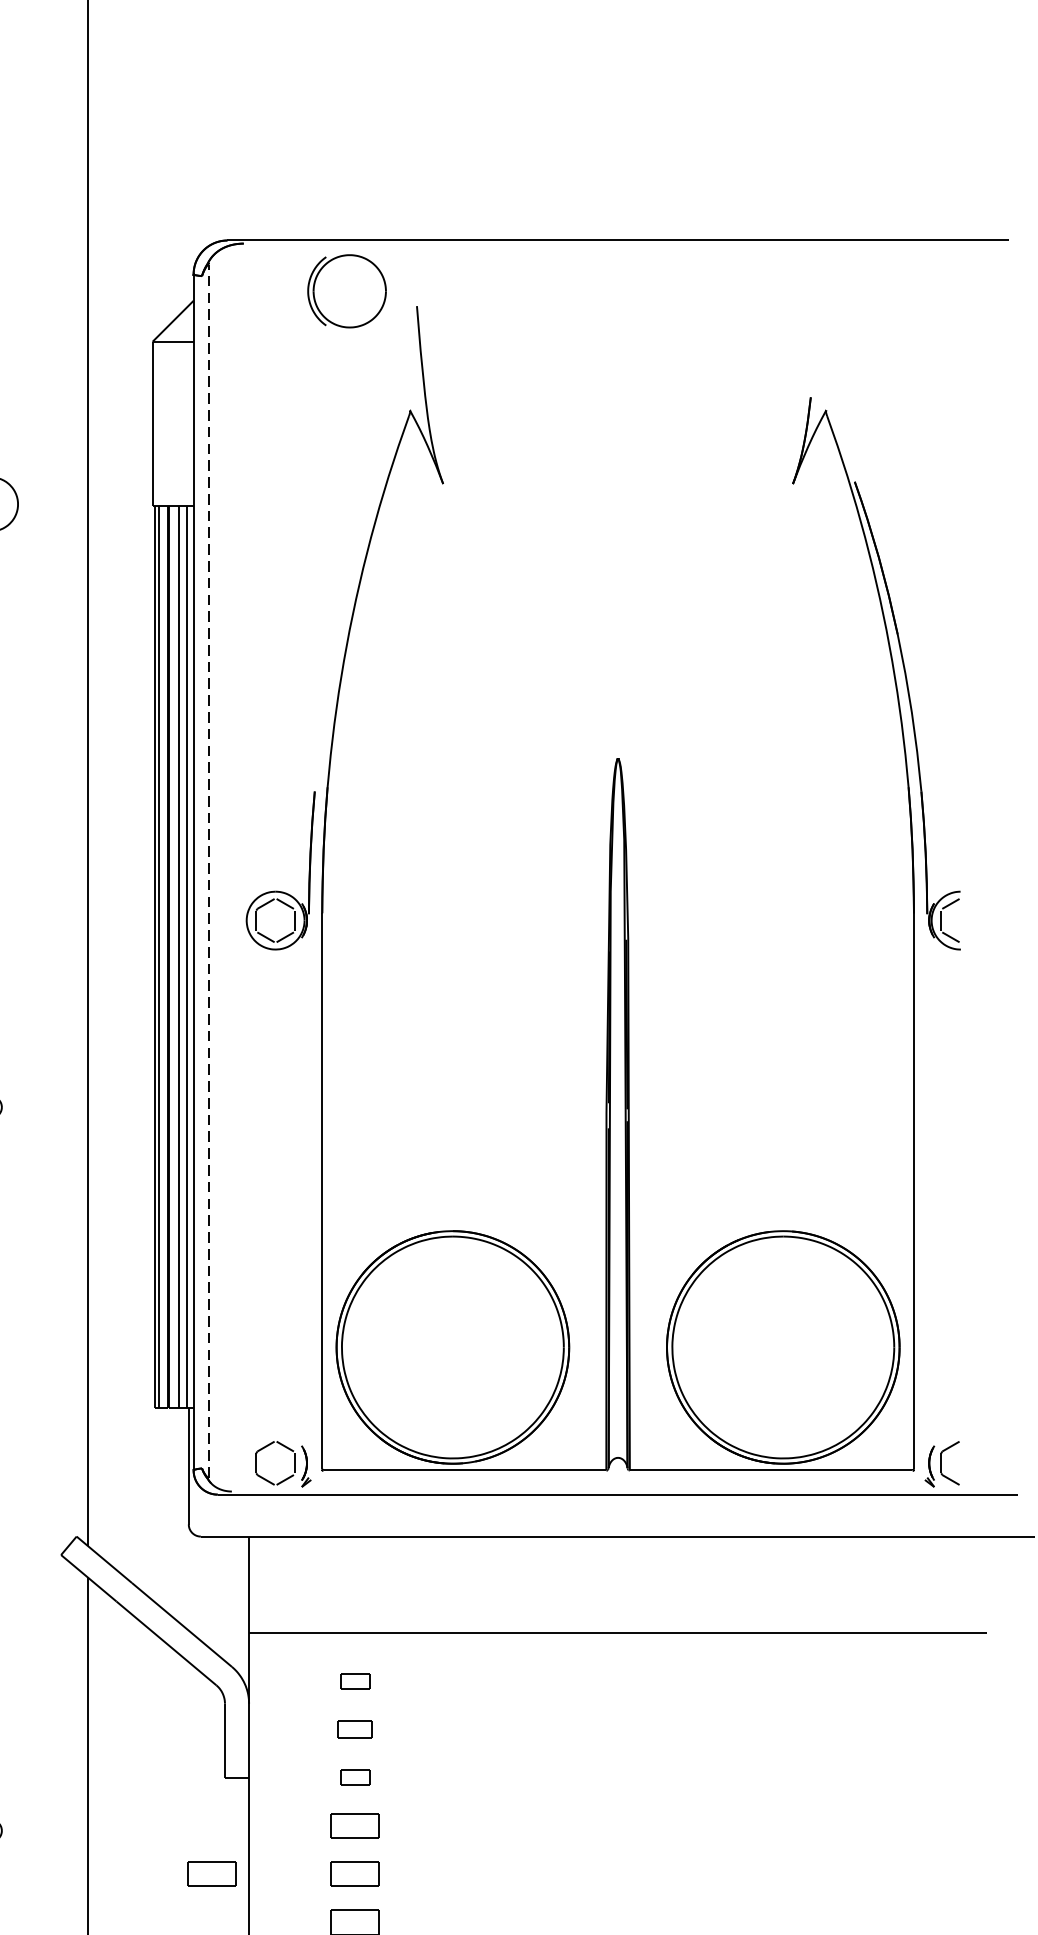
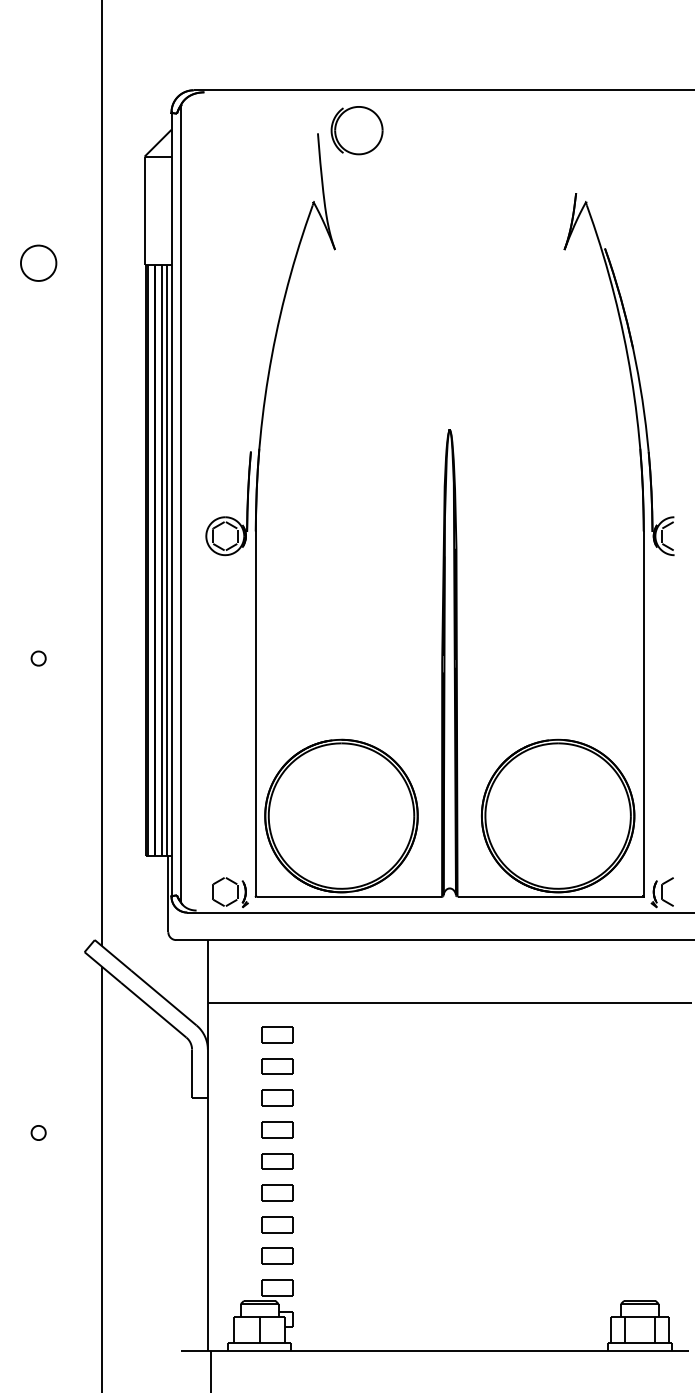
part: (346, 291) -> (356, 130), moved
line: (208, 870) -> (181, 503), dashed -> solid
part: (355, 1680) -> (277, 1034), size x1.67
part: (355, 1729) -> (277, 1066), size x1.43
part: (355, 1776) -> (277, 1097), size x1.67
part: (211, 1874) -> (183, 1161), removed

